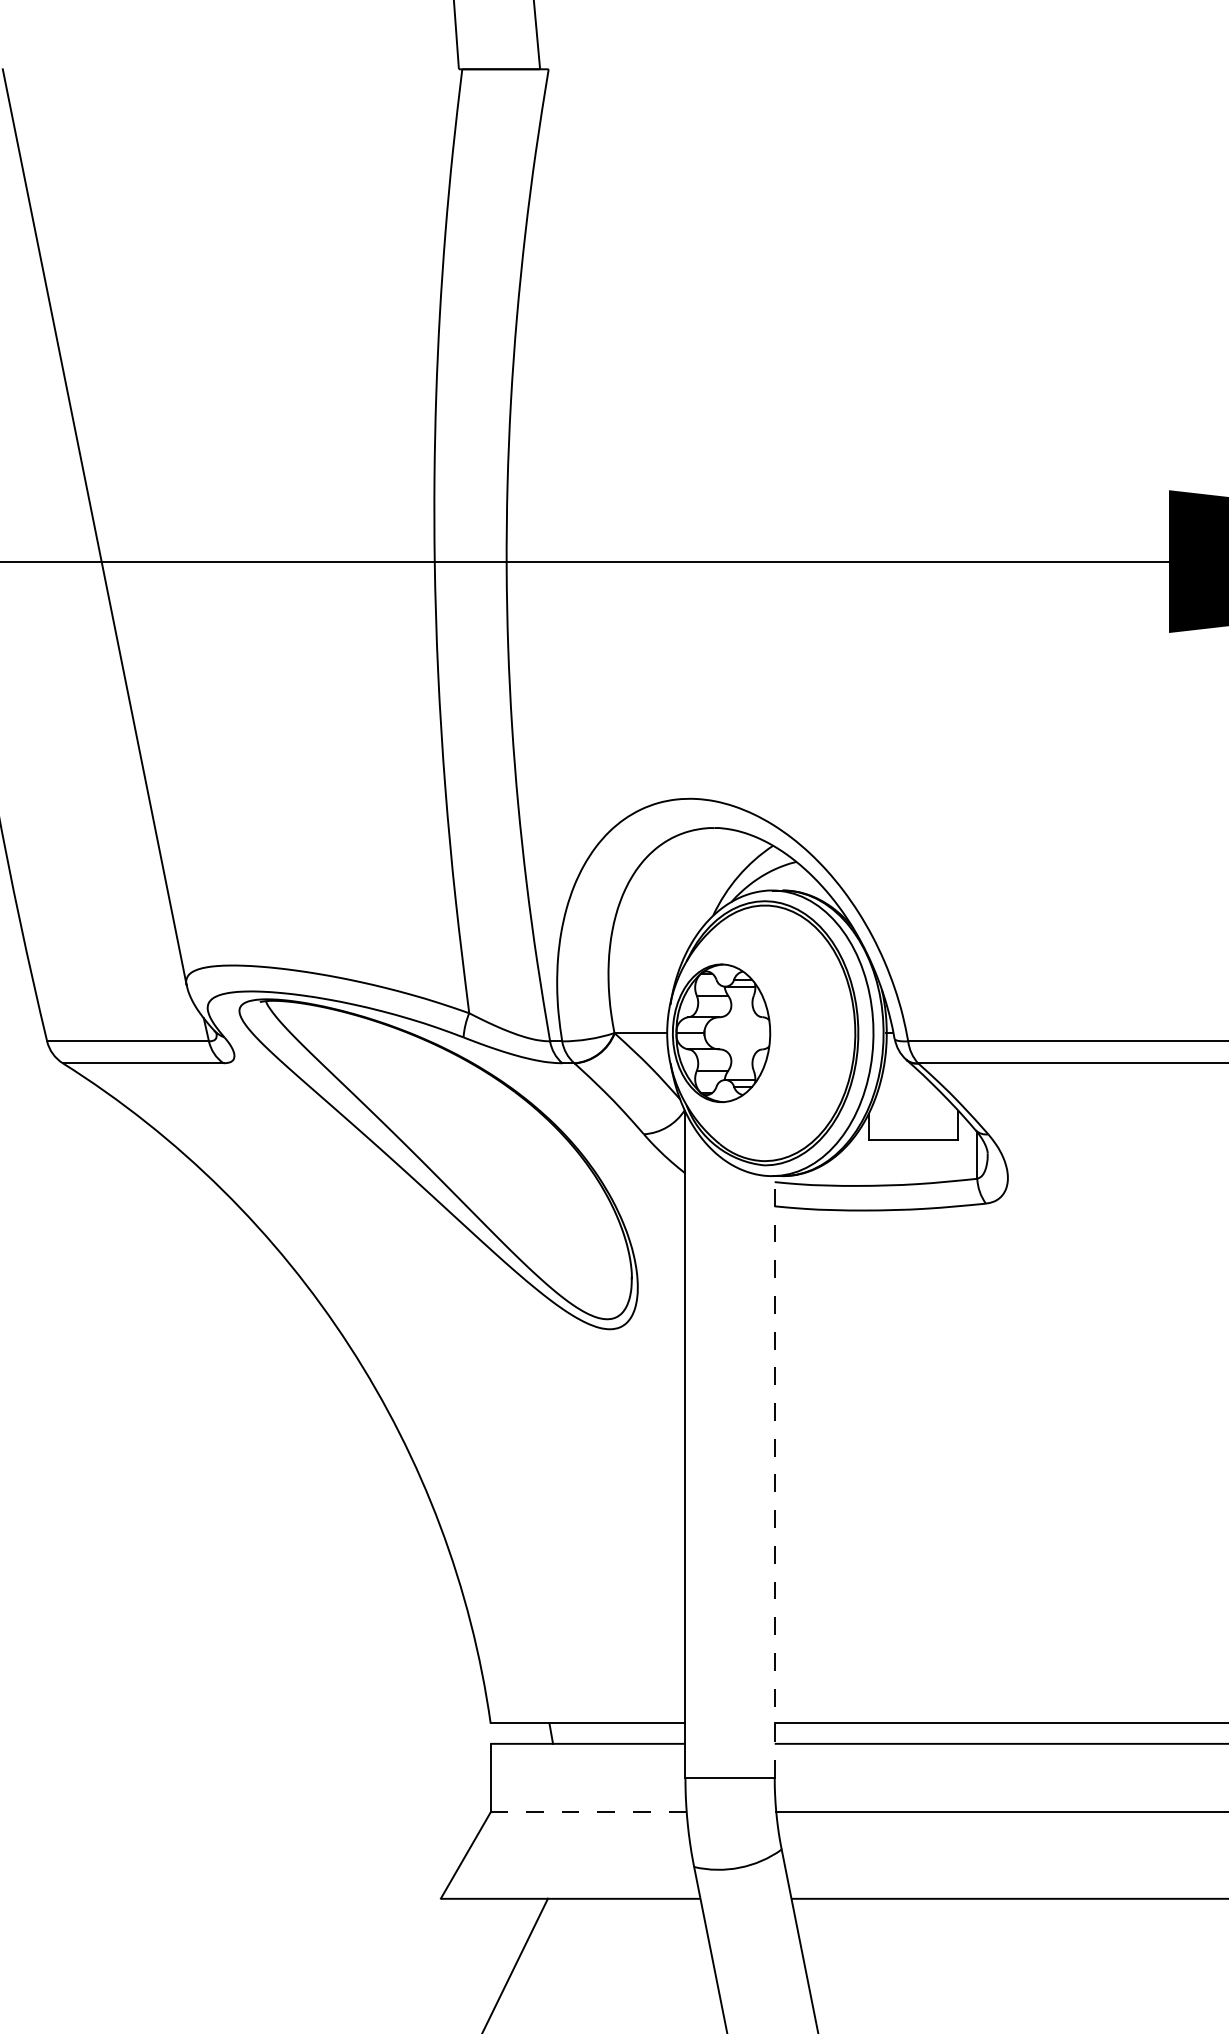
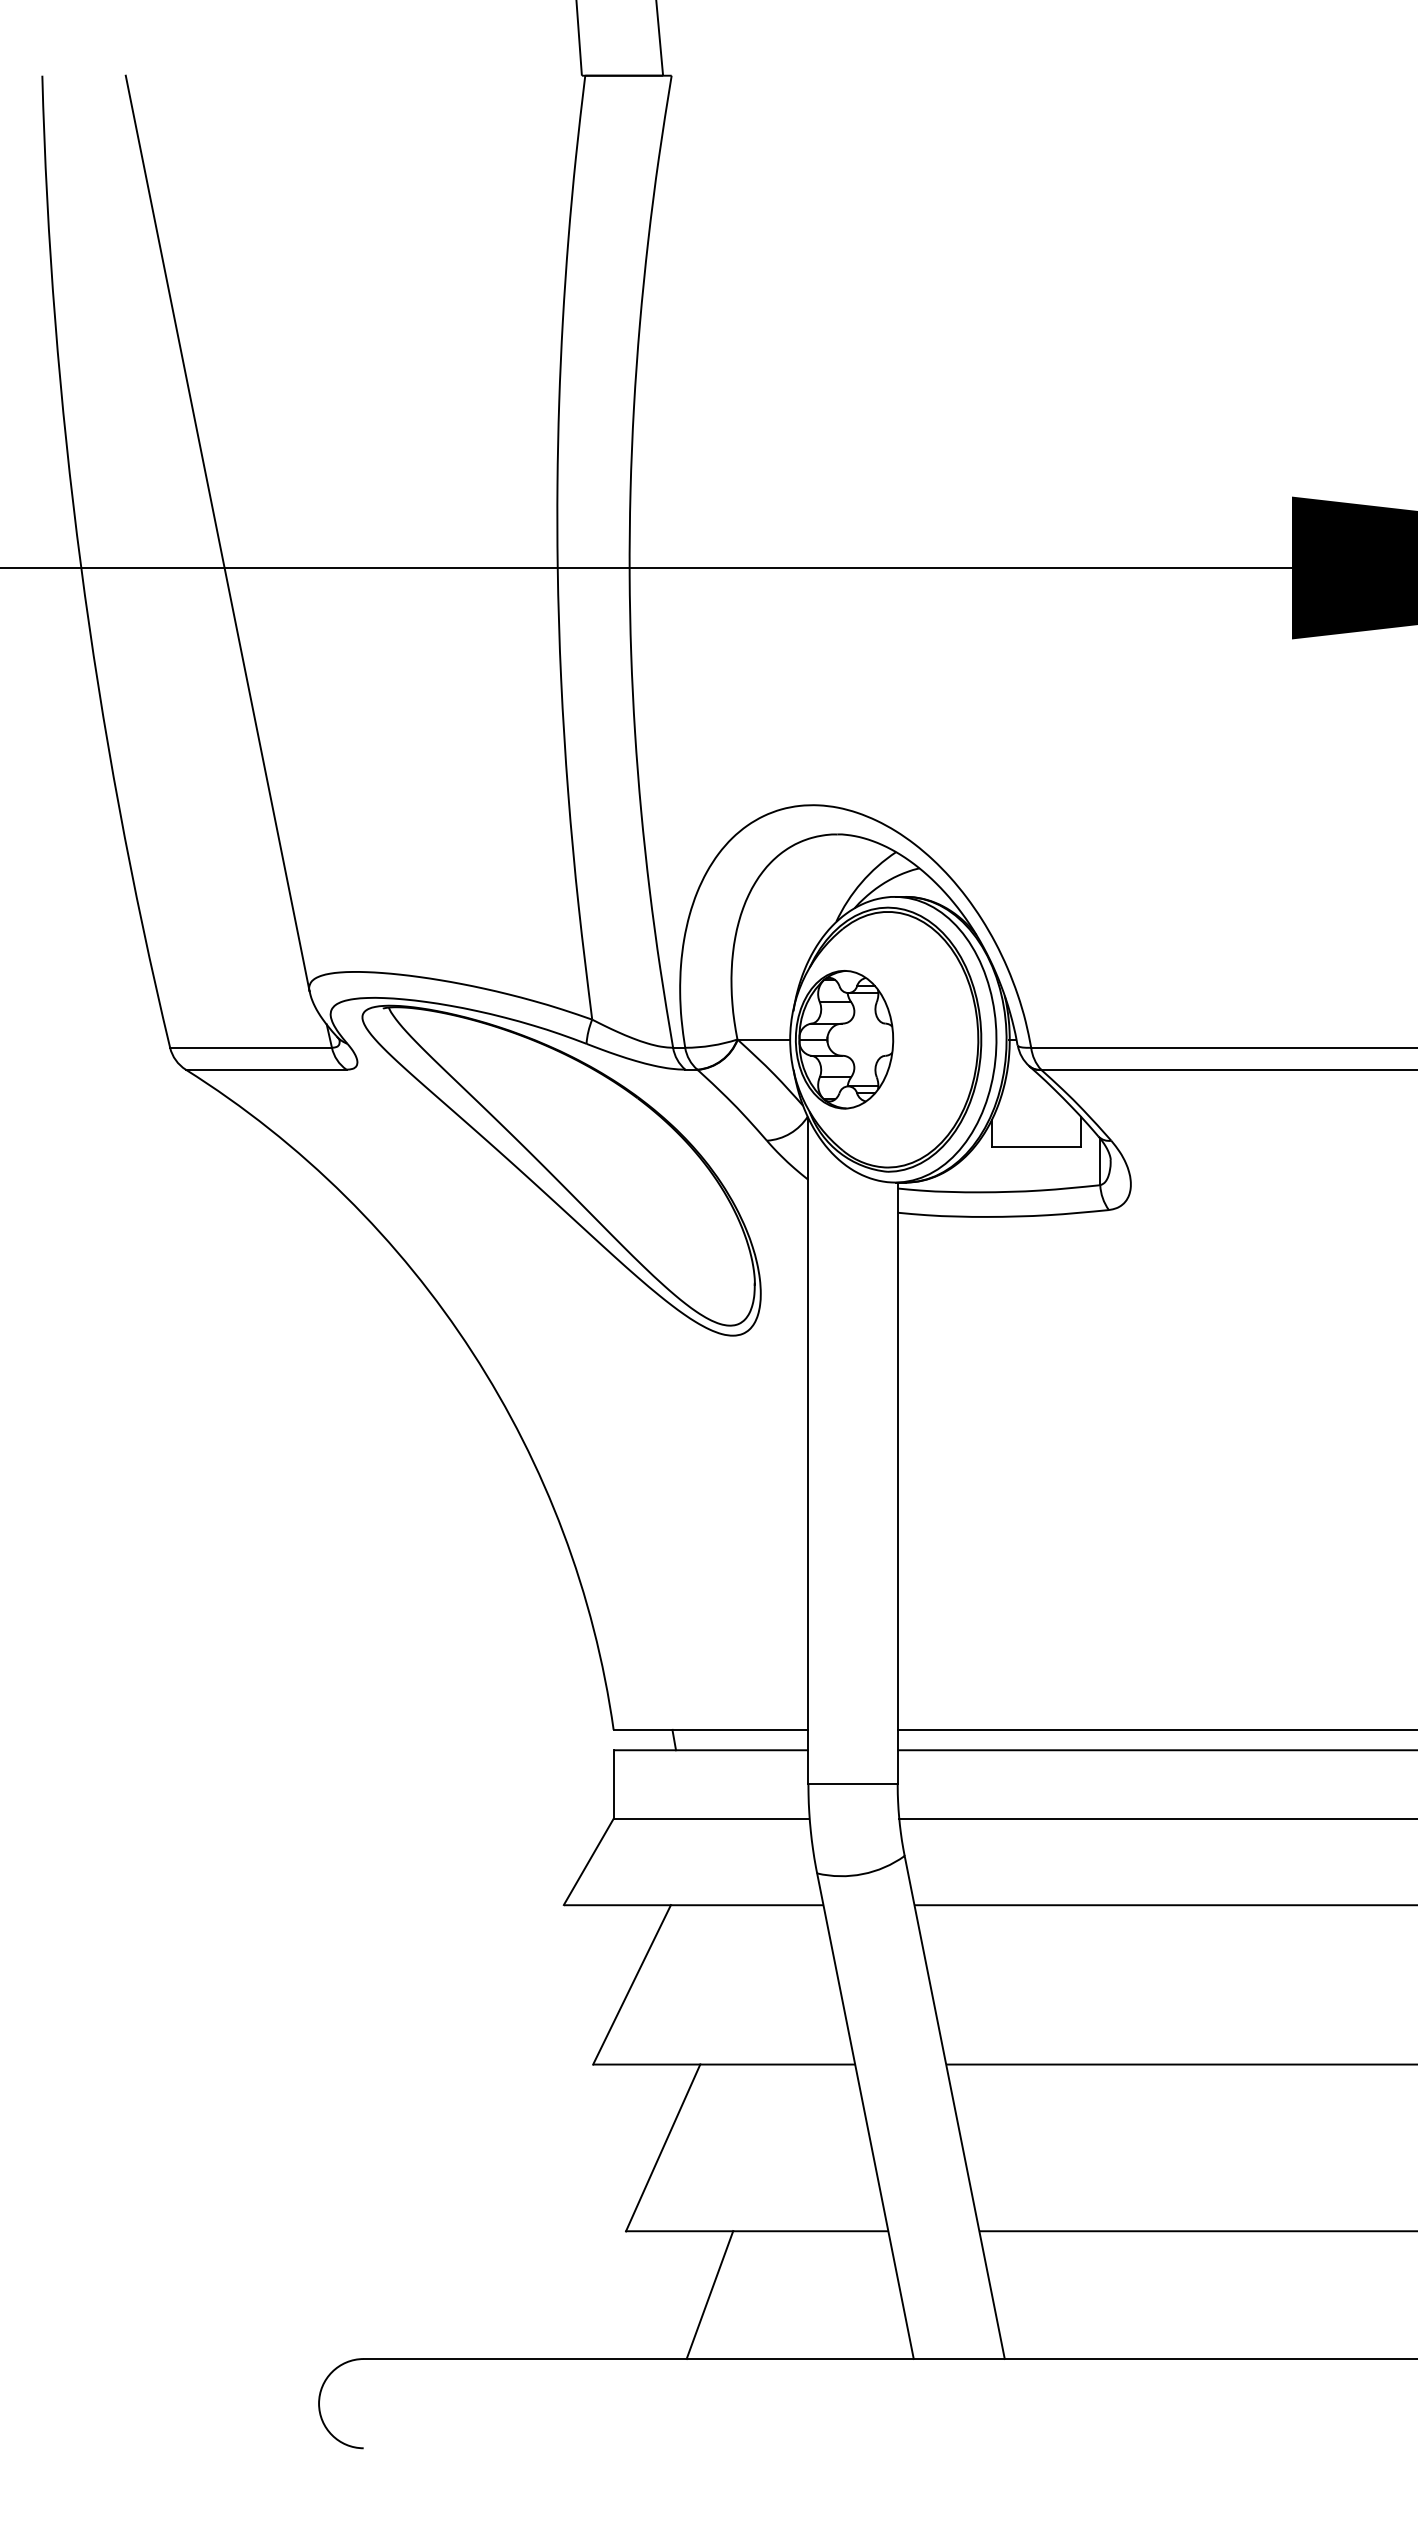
line: (774, 1477) -> (897, 1483), dashed -> solid
line: (588, 1812) -> (711, 1818), dashed -> solid

